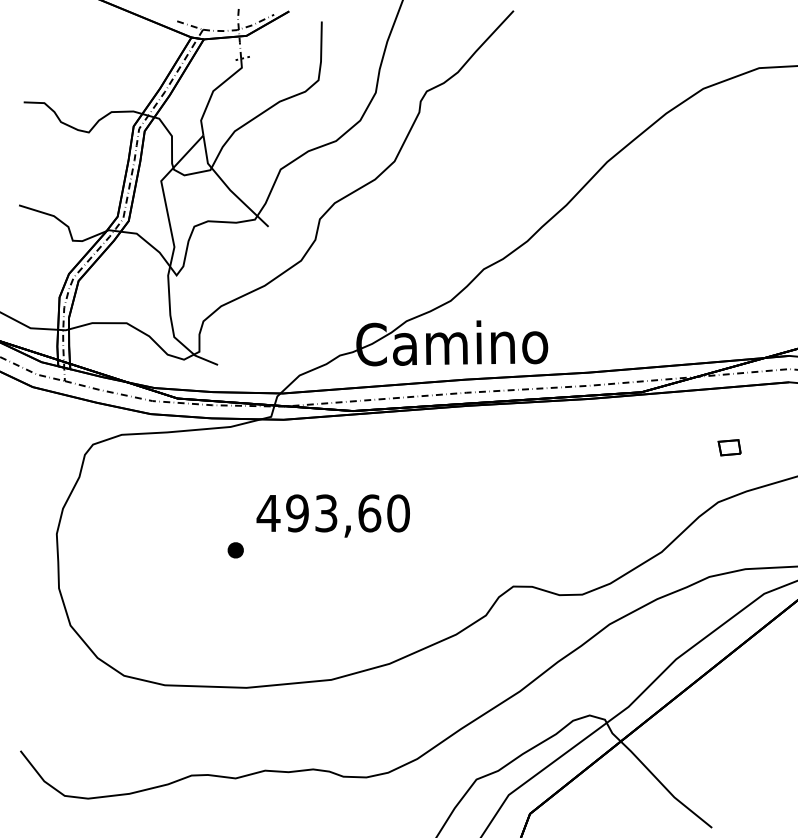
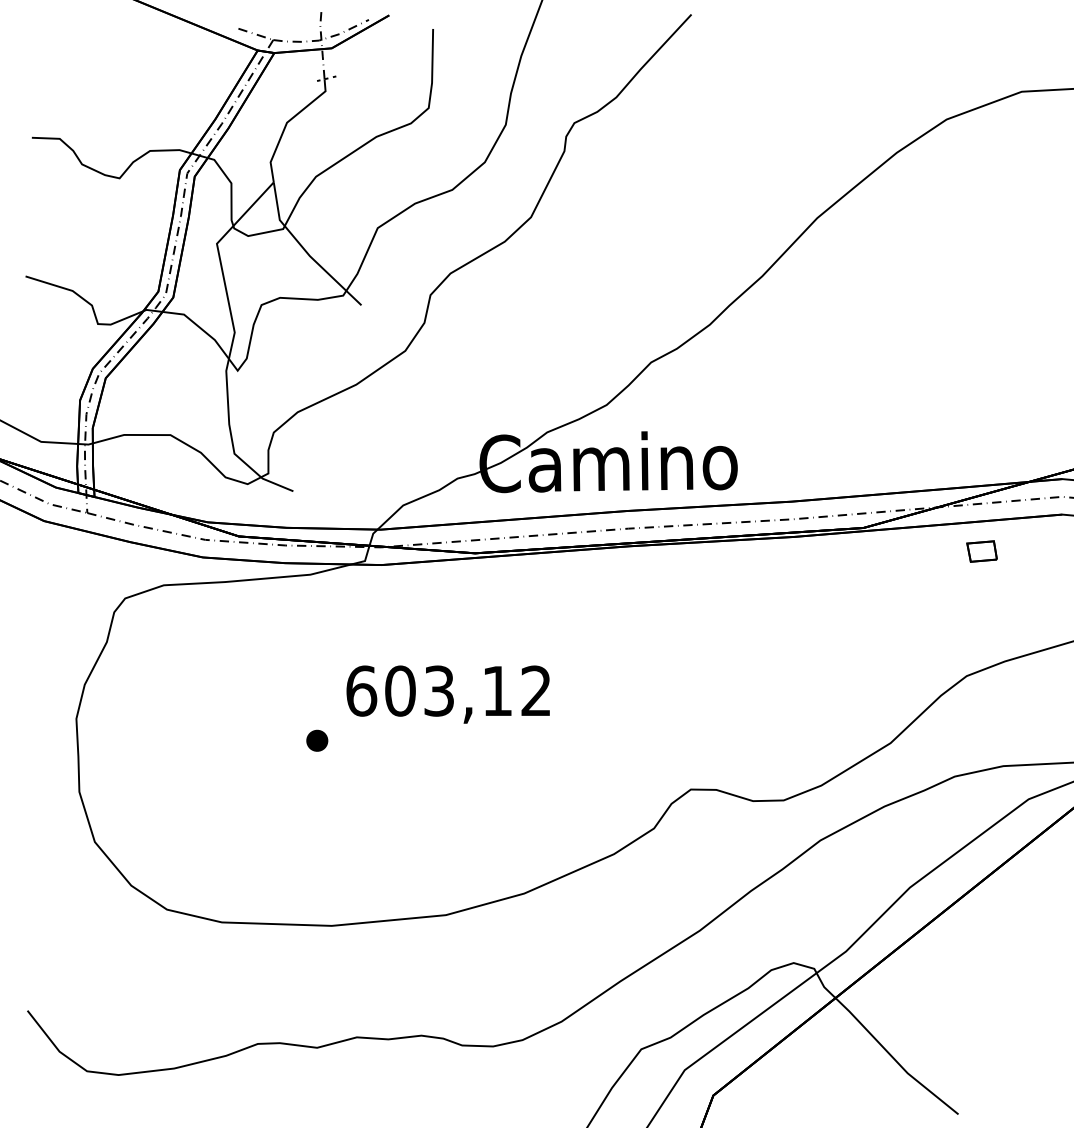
part: (729, 447) -> (981, 551), moved
text: (332, 513) -> (447, 691), 493,60 -> 603,12

